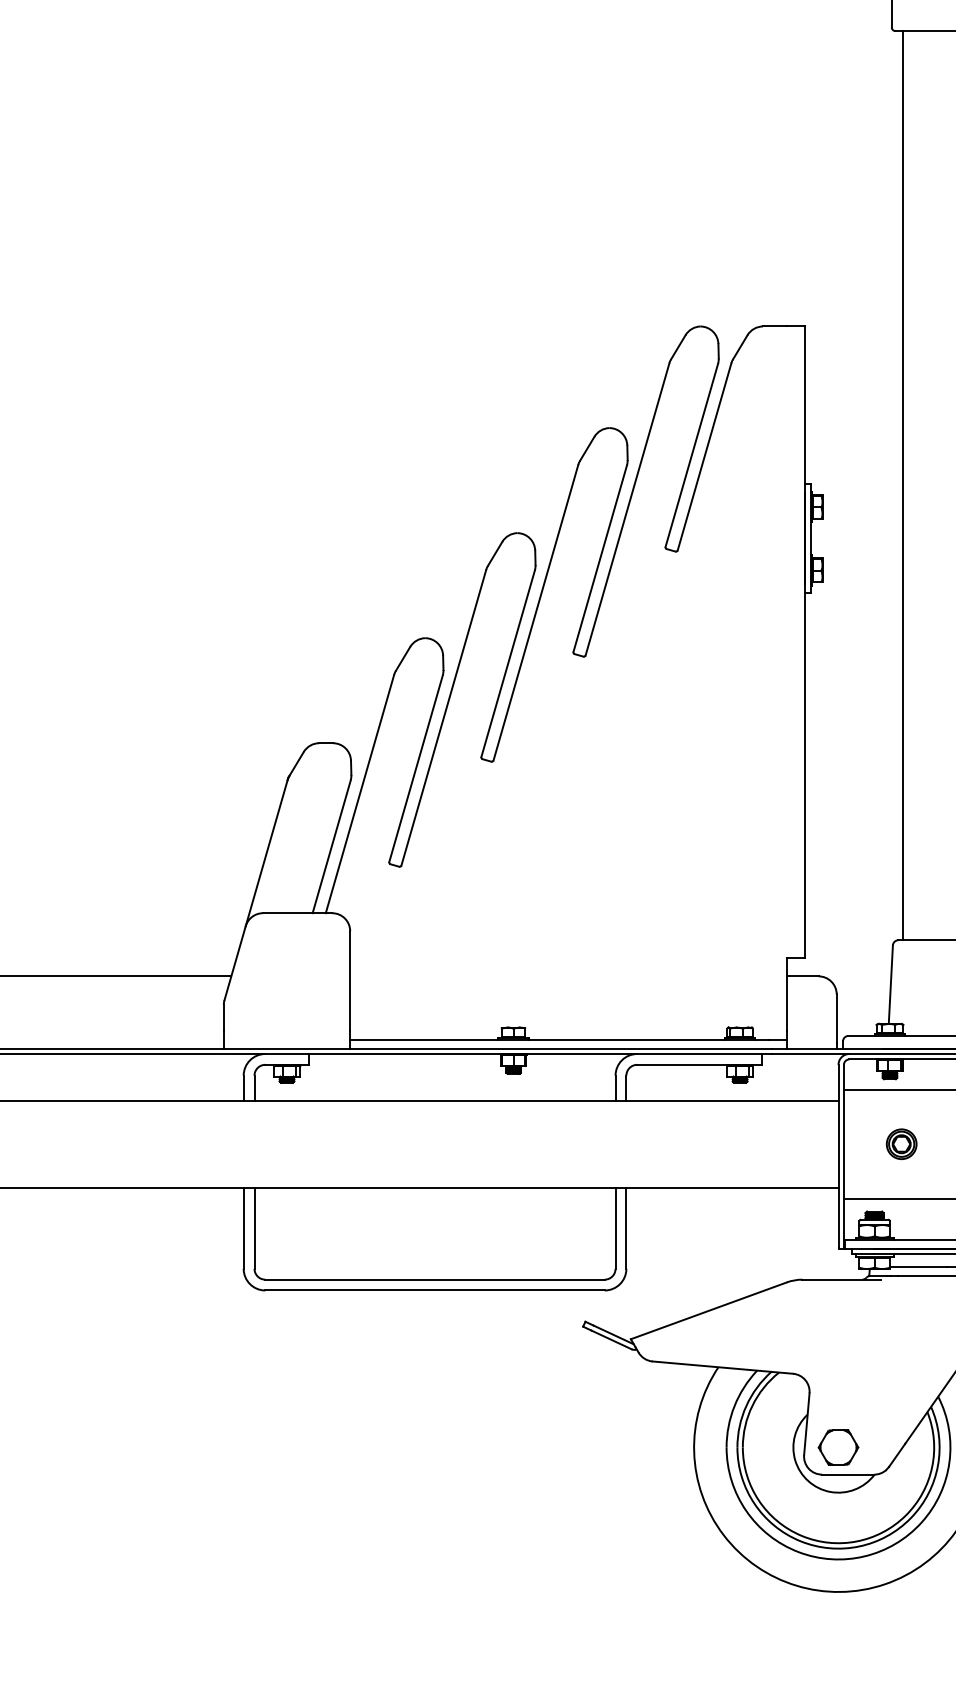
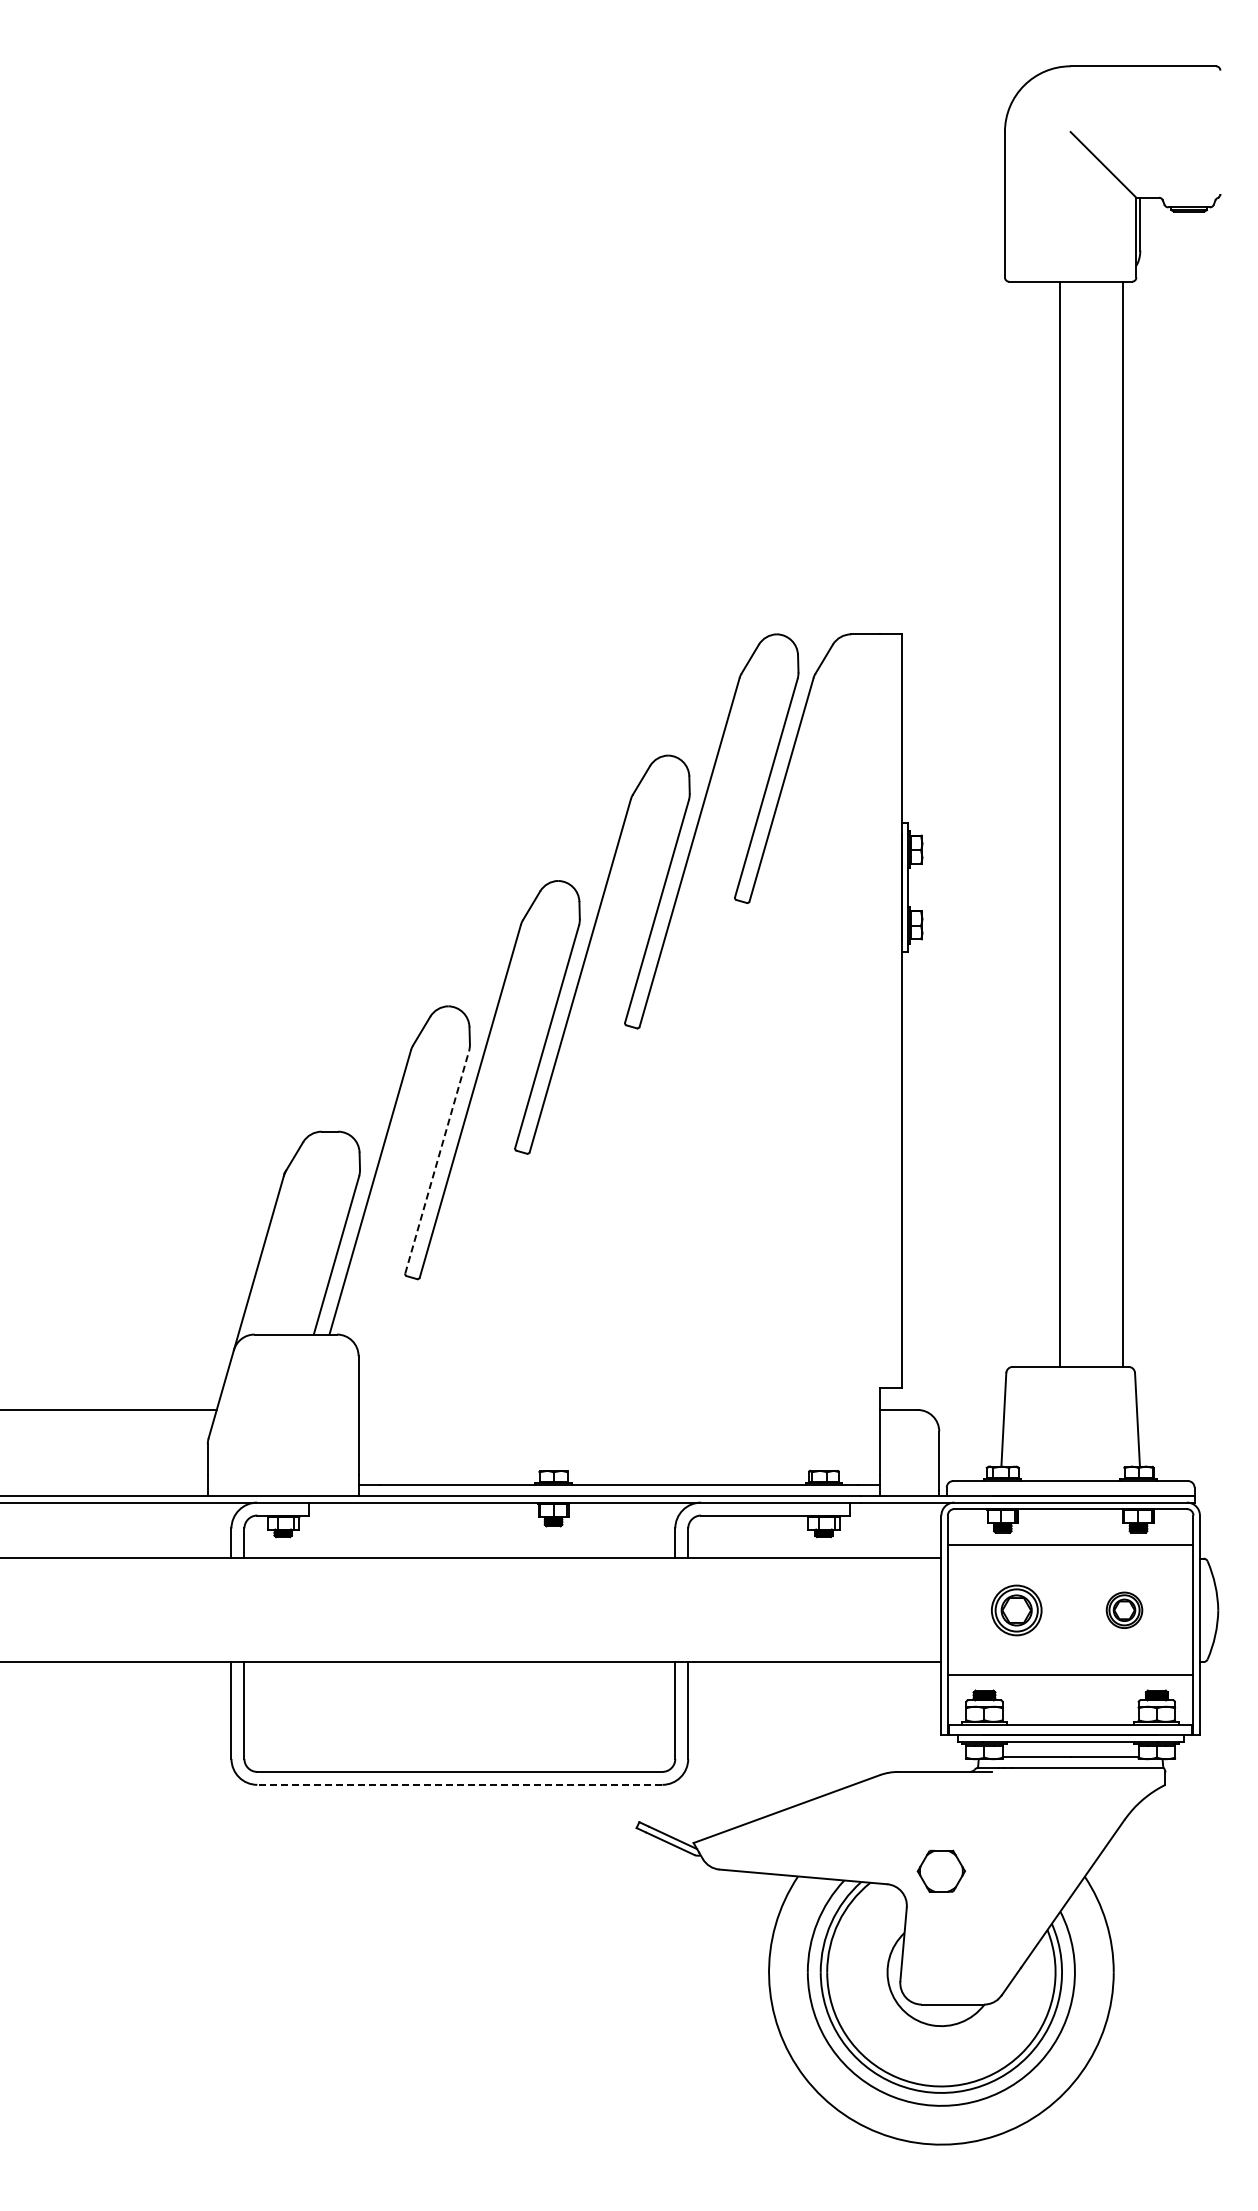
line: (903, 484) -> (1059, 823), moved
line: (416, 769) -> (437, 1162), solid -> dashed
part: (901, 1143) -> (1016, 1609), size x1.4
line: (434, 1290) -> (459, 1784), solid -> dashed
part: (837, 1446) -> (940, 1870), moved

